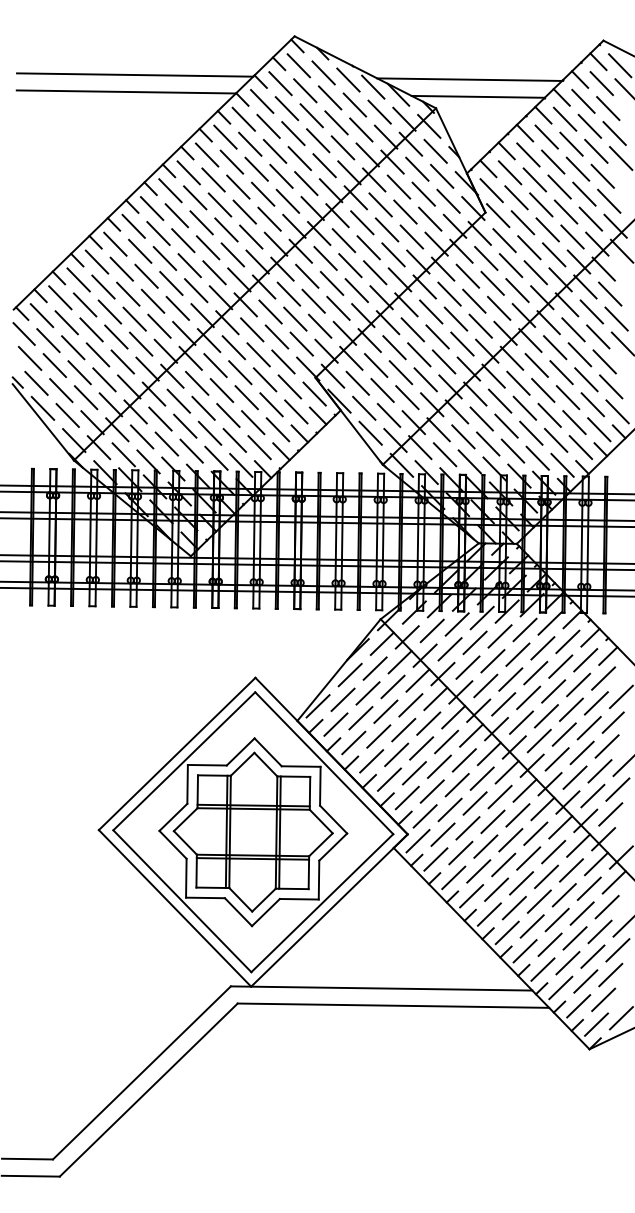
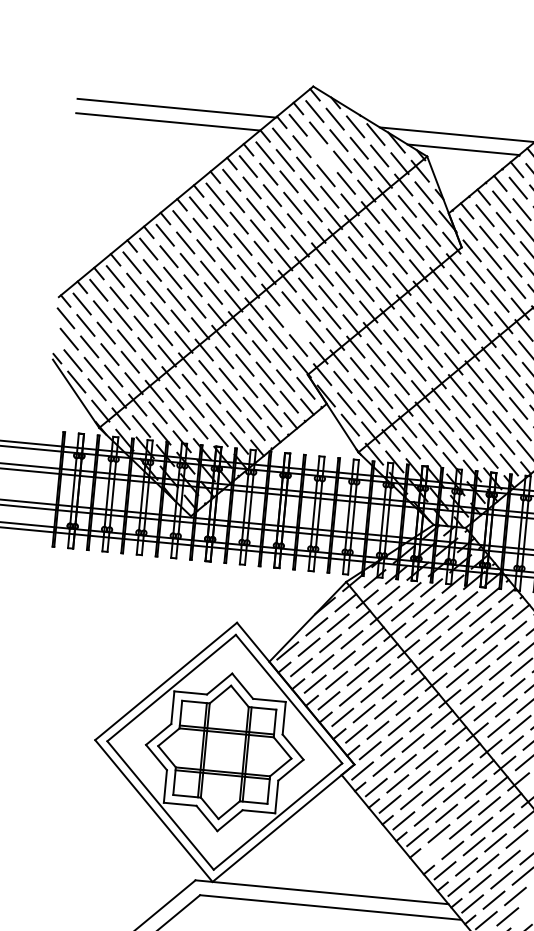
line: (311, 115) -> (322, 154), removed
line: (295, 318) -> (294, 323), removed
line: (506, 932) -> (430, 853), removed

